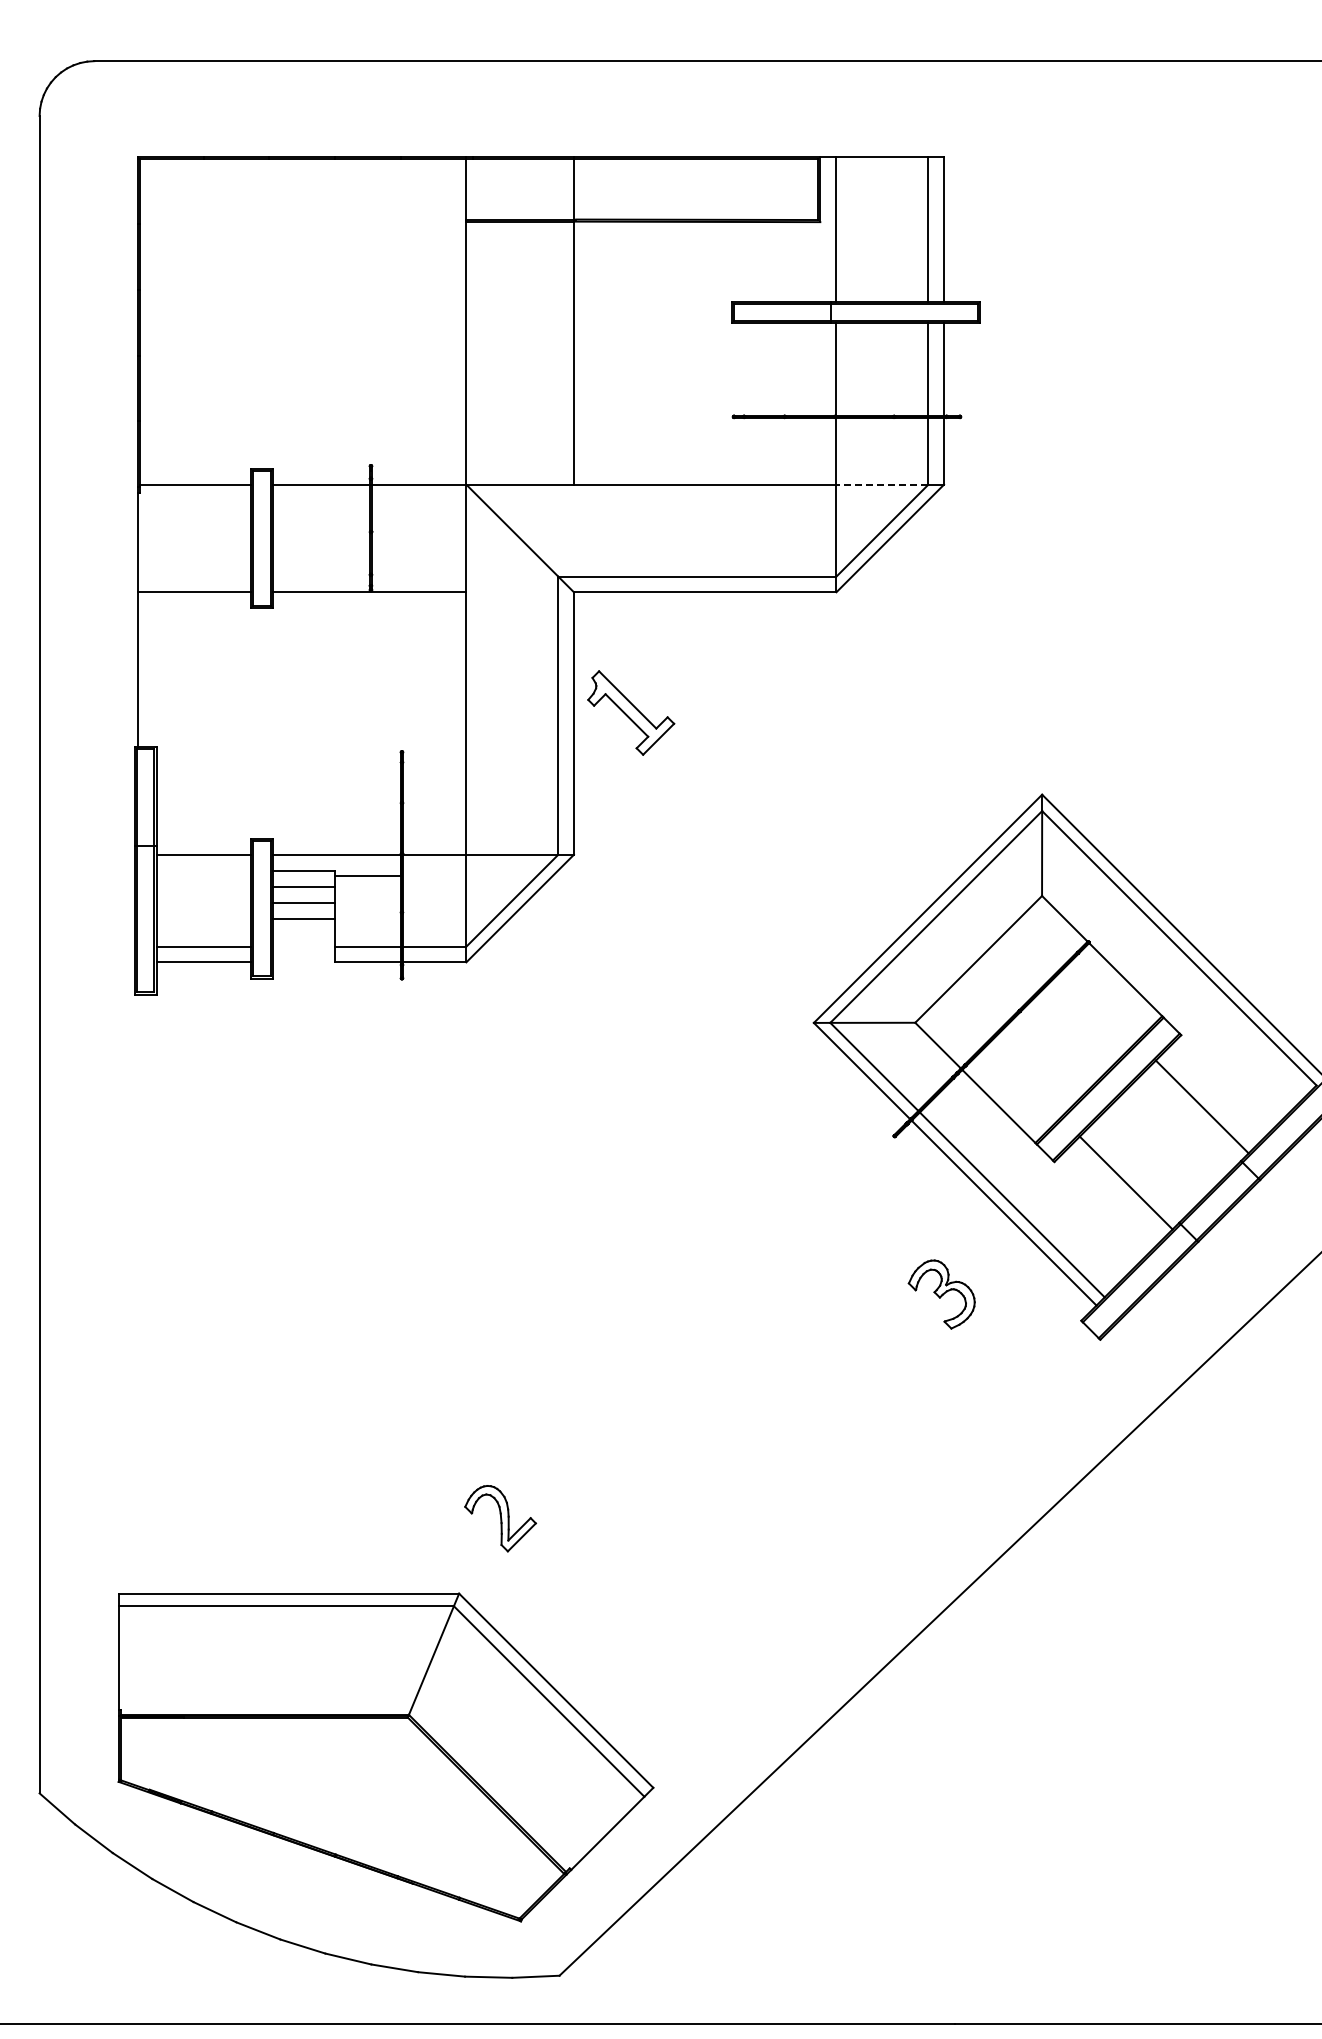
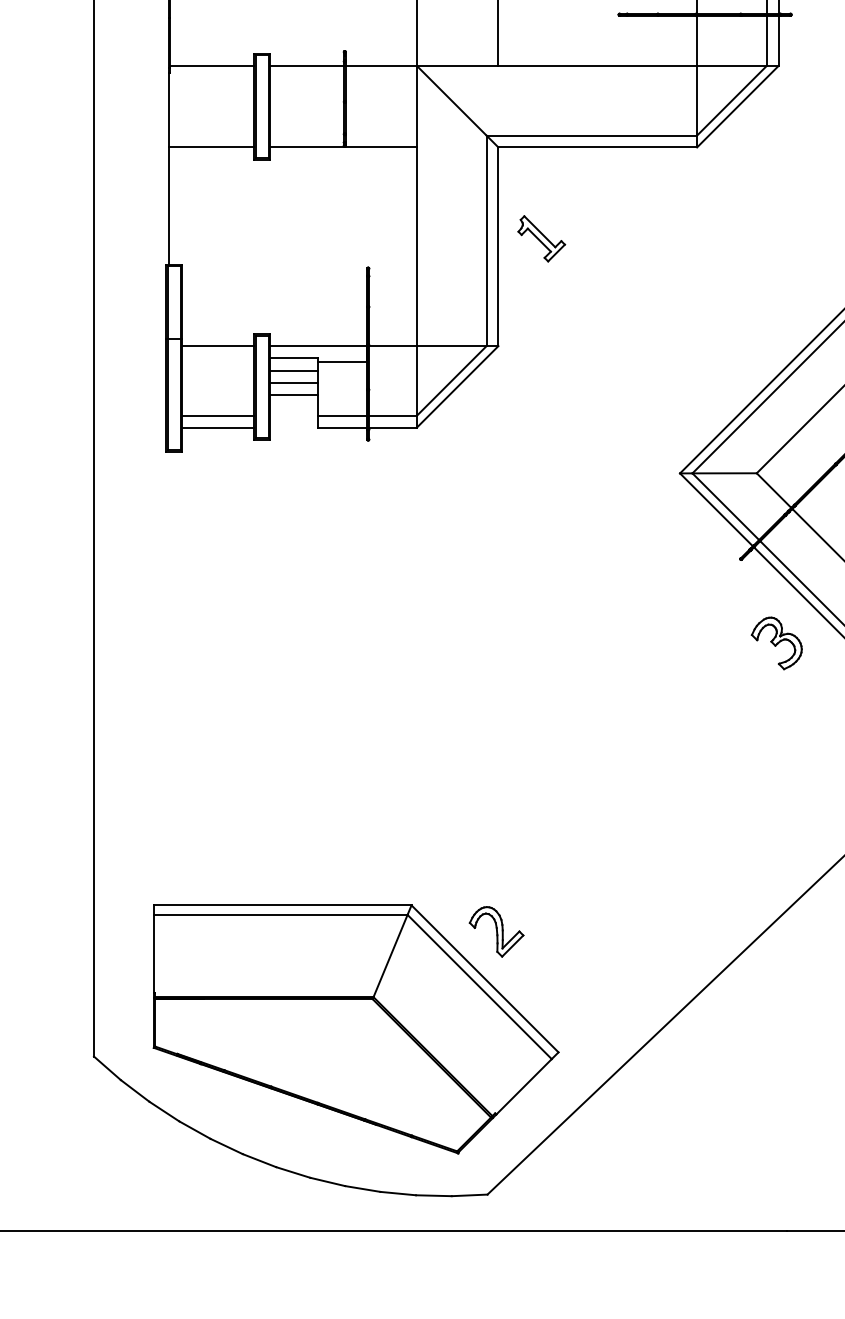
line: (882, 484) -> (731, 65), dashed -> solid
part: (630, 712) -> (541, 238), size x0.71
part: (941, 1294) -> (776, 643), moved
part: (500, 1518) -> (496, 931), moved

